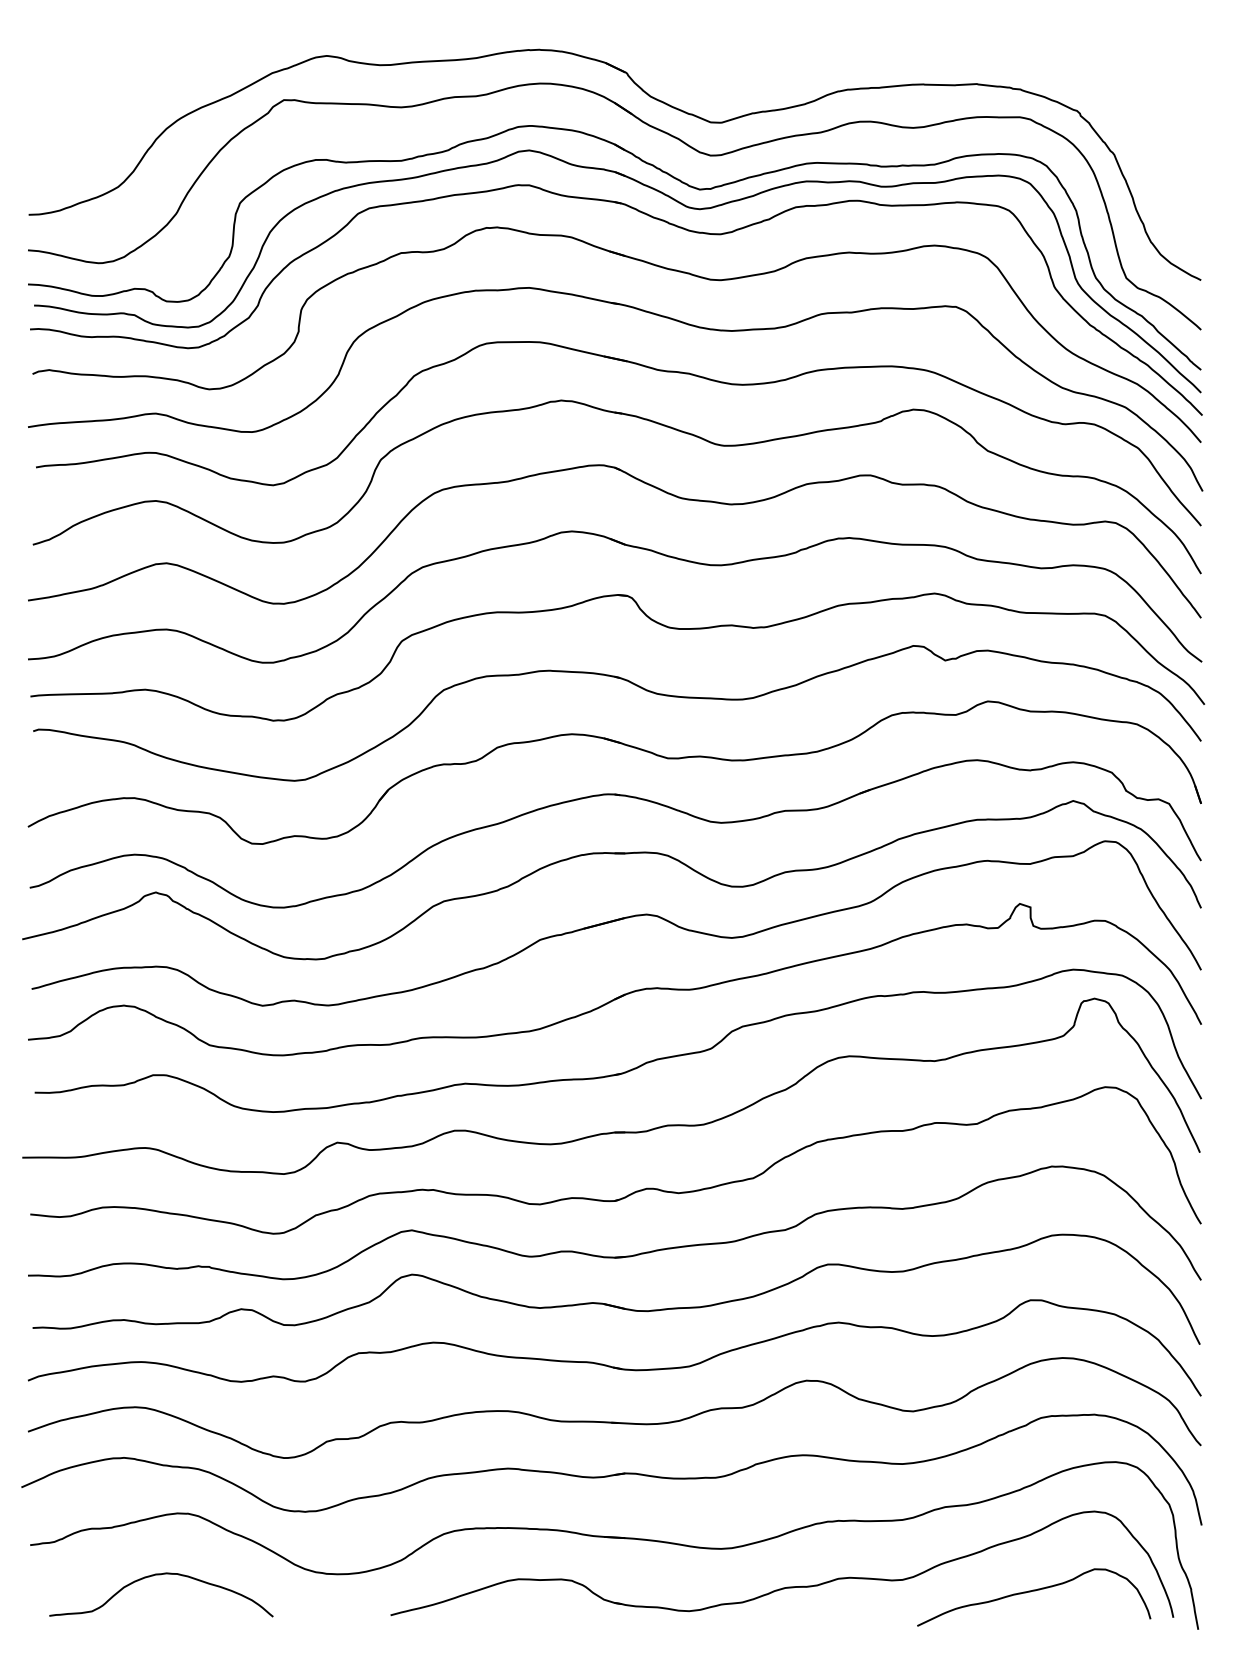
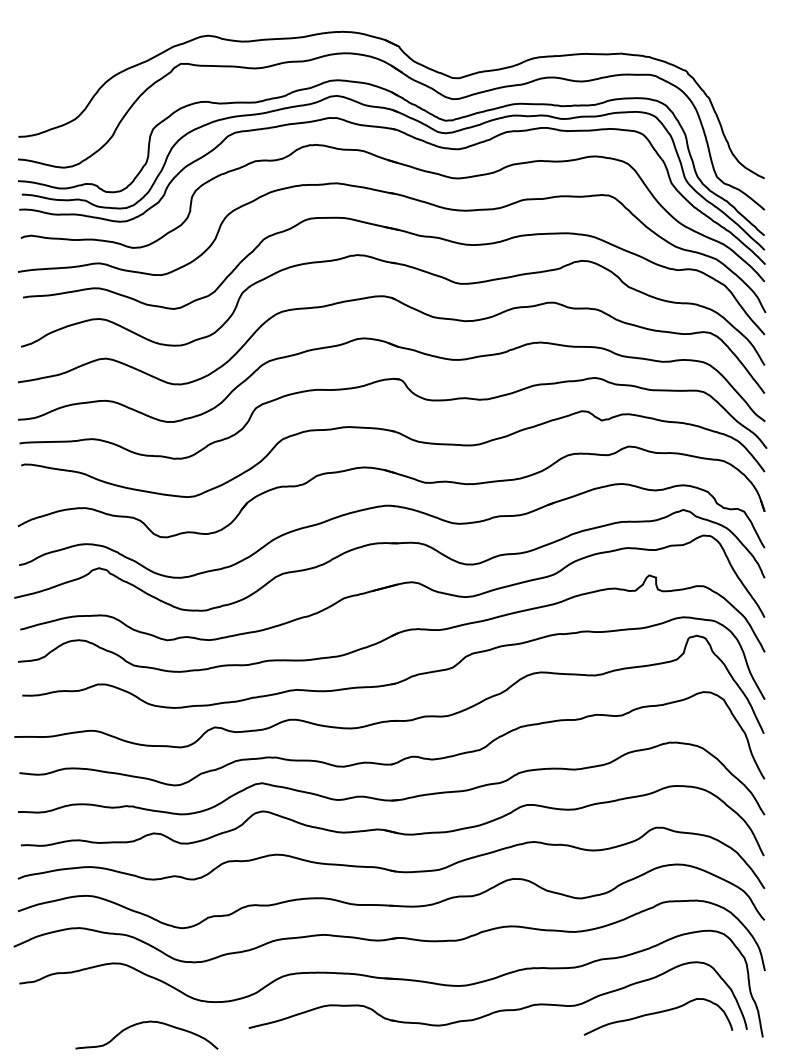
curve: (157, 1576) -> (144, 1023), moved

